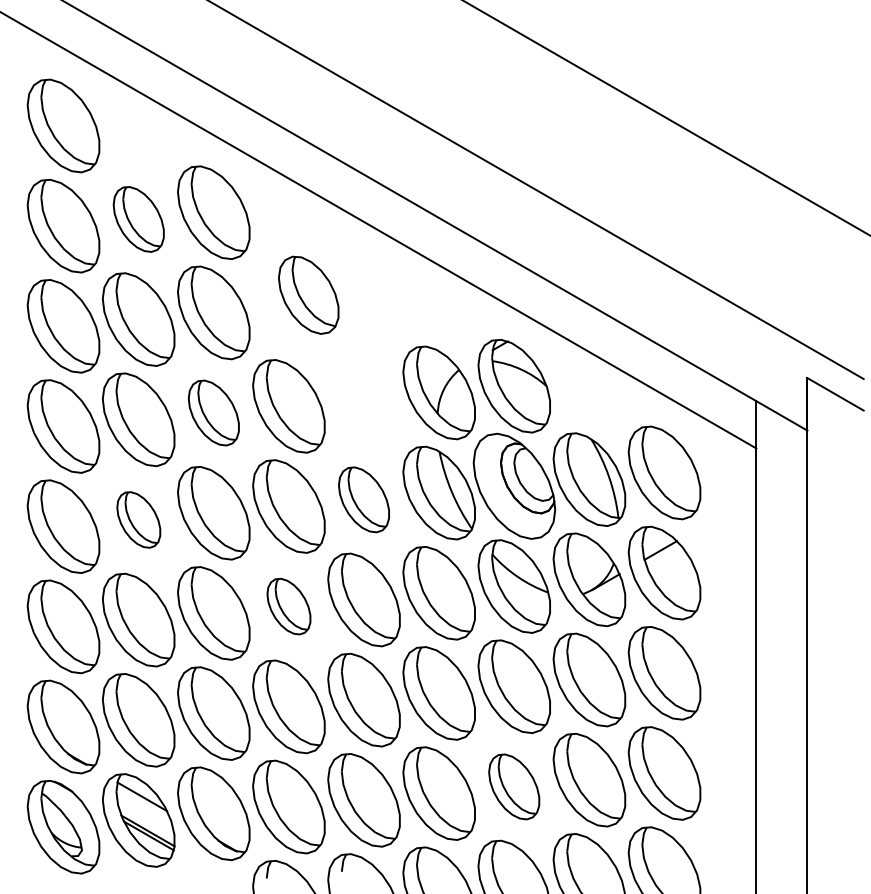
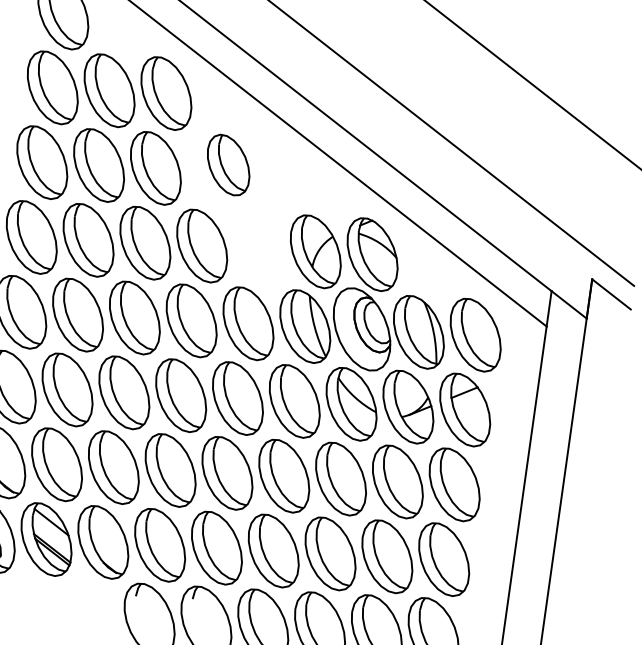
part: (138, 219) -> (109, 90), size x1.43
part: (213, 412) -> (145, 242), size x1.43
part: (363, 499) -> (247, 323), size x1.43
part: (138, 519) -> (77, 314), size x1.67
part: (288, 606) -> (180, 395), size x1.67
part: (513, 786) -> (329, 553), size x1.43

